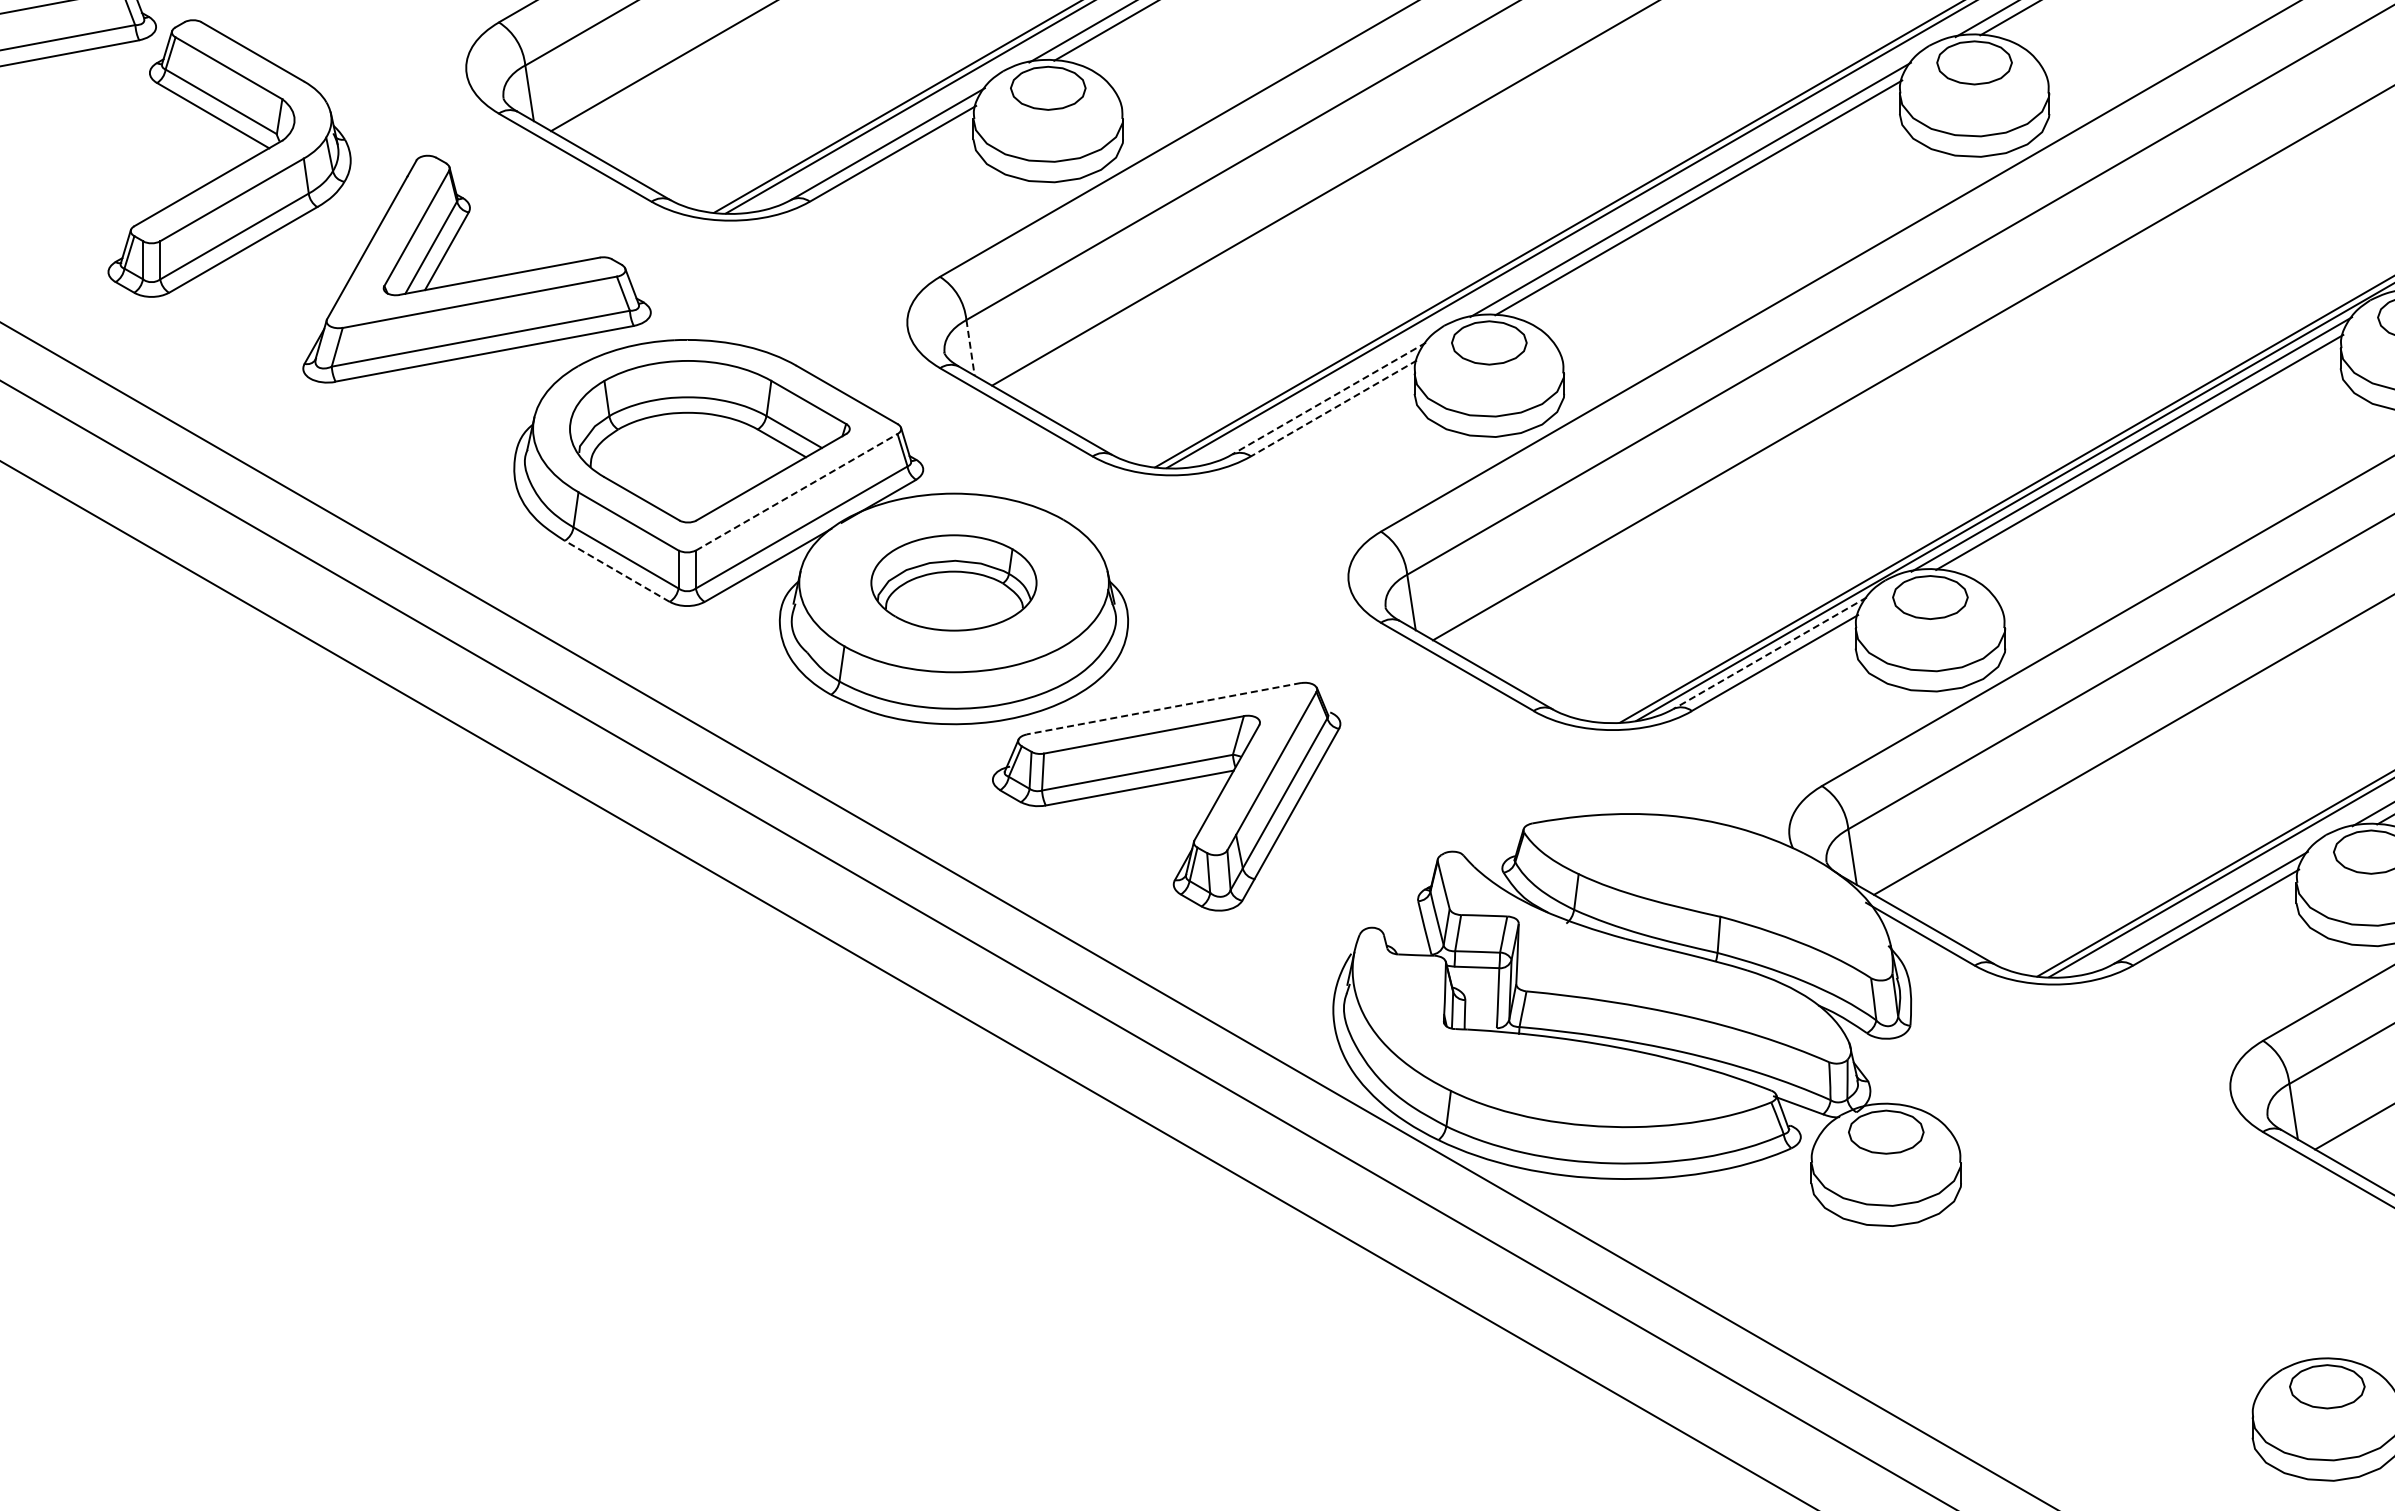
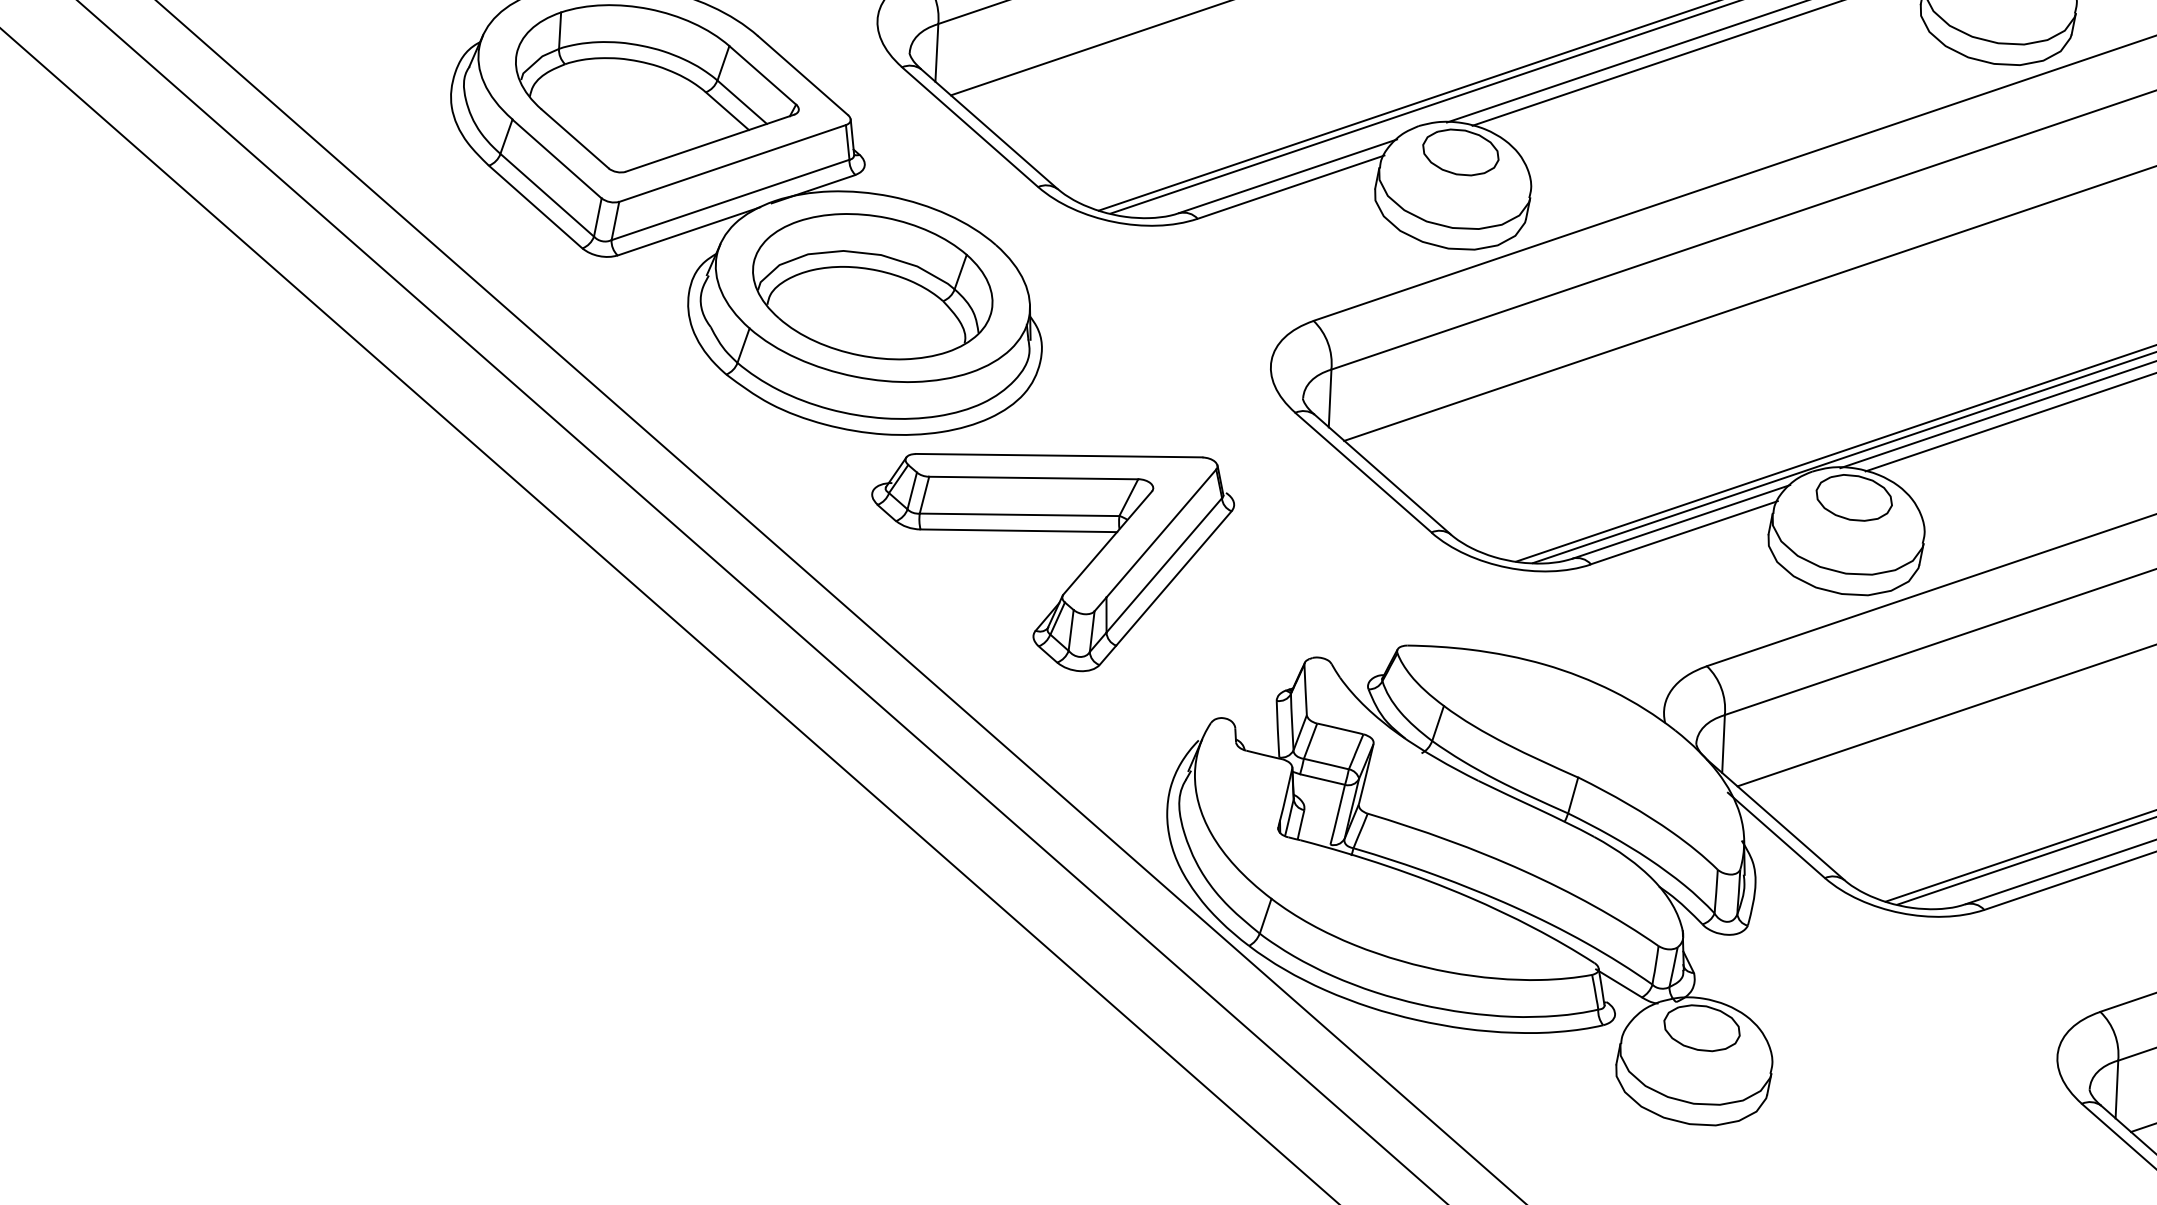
line: (970, 348) -> (936, 53), dashed -> solid
line: (1329, 398) -> (1288, 176), dashed -> solid
line: (1333, 408) -> (1290, 187), dashed -> solid
line: (797, 492) -> (733, 163), dashed -> solid
line: (617, 571) -> (535, 207), dashed -> solid
part: (953, 582) -> (872, 286), size x1.43
line: (1770, 653) -> (1681, 522), dashed -> solid
line: (1163, 708) -> (1058, 455), dashed -> solid

